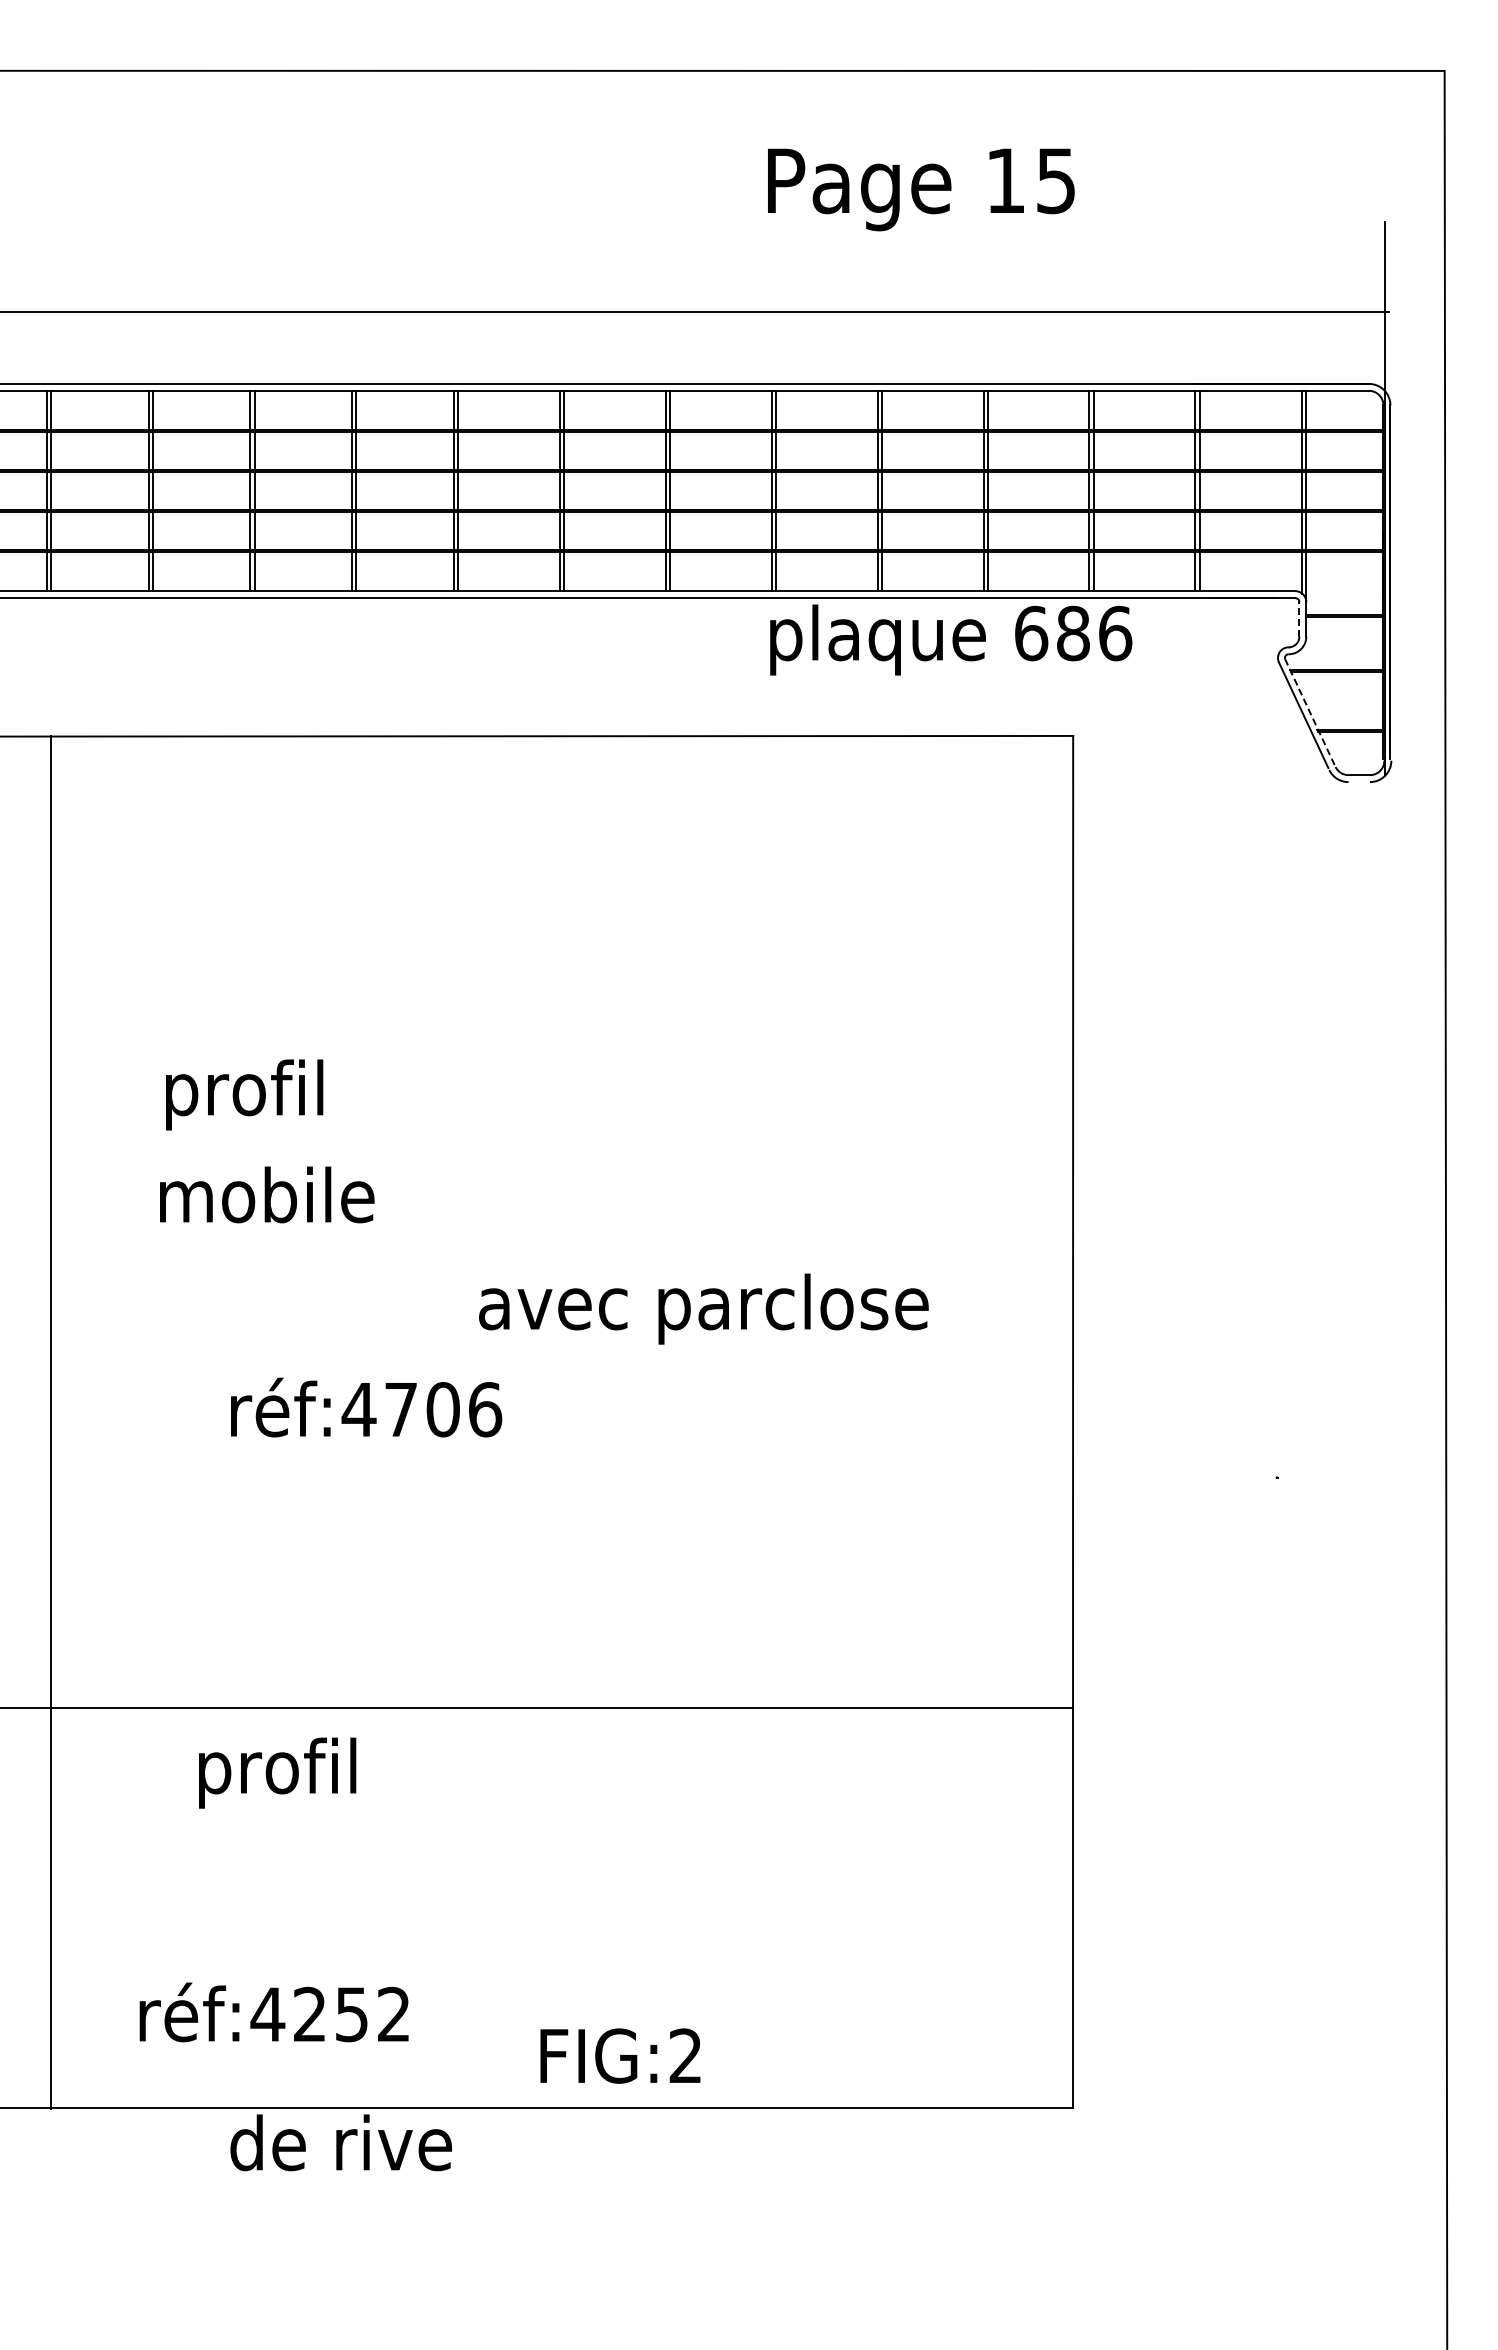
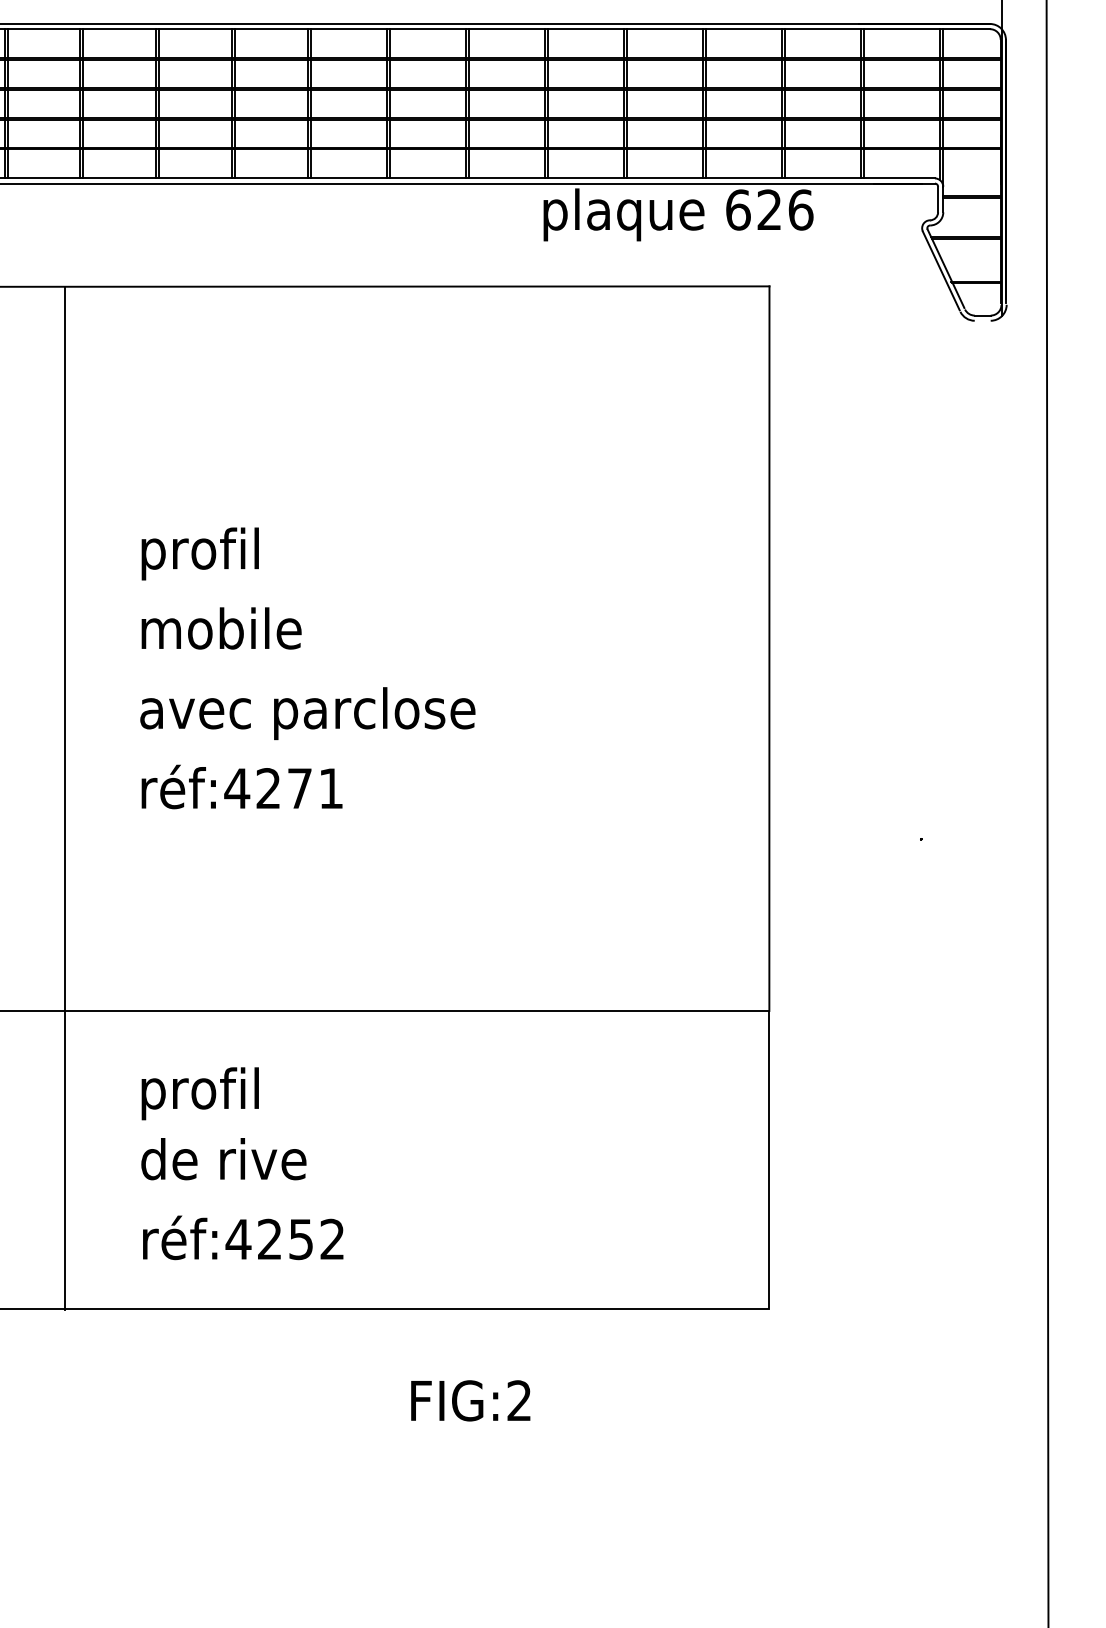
line: (1299, 618) -> (938, 198), dashed -> solid
text: (1073, 633) -> (769, 210), 686 -> 626
line: (1309, 711) -> (945, 268), dashed -> solid
text: (244, 1094) -> (200, 553), moved
text: (267, 1194) -> (221, 628), moved
text: (703, 1308) -> (307, 713), moved
text: (443, 1409) -> (300, 788), réf:4706 -> réf:4271
line: (50, 1422) -> (64, 798), moved
text: (277, 1772) -> (200, 1093), moved
text: (273, 2012) -> (242, 1237), moved
text: (620, 2055) -> (470, 1400), moved
text: (340, 2142) -> (223, 1158), moved

